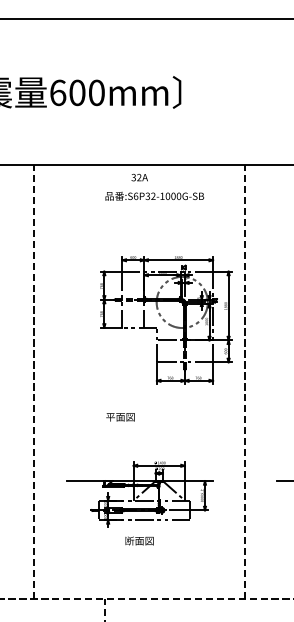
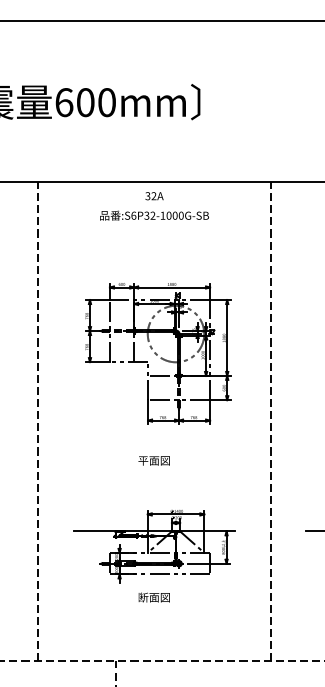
text: (154, 195) -> (154, 214), moved
part: (166, 320) -> (158, 353), moved
text: (120, 417) -> (154, 461), moved

